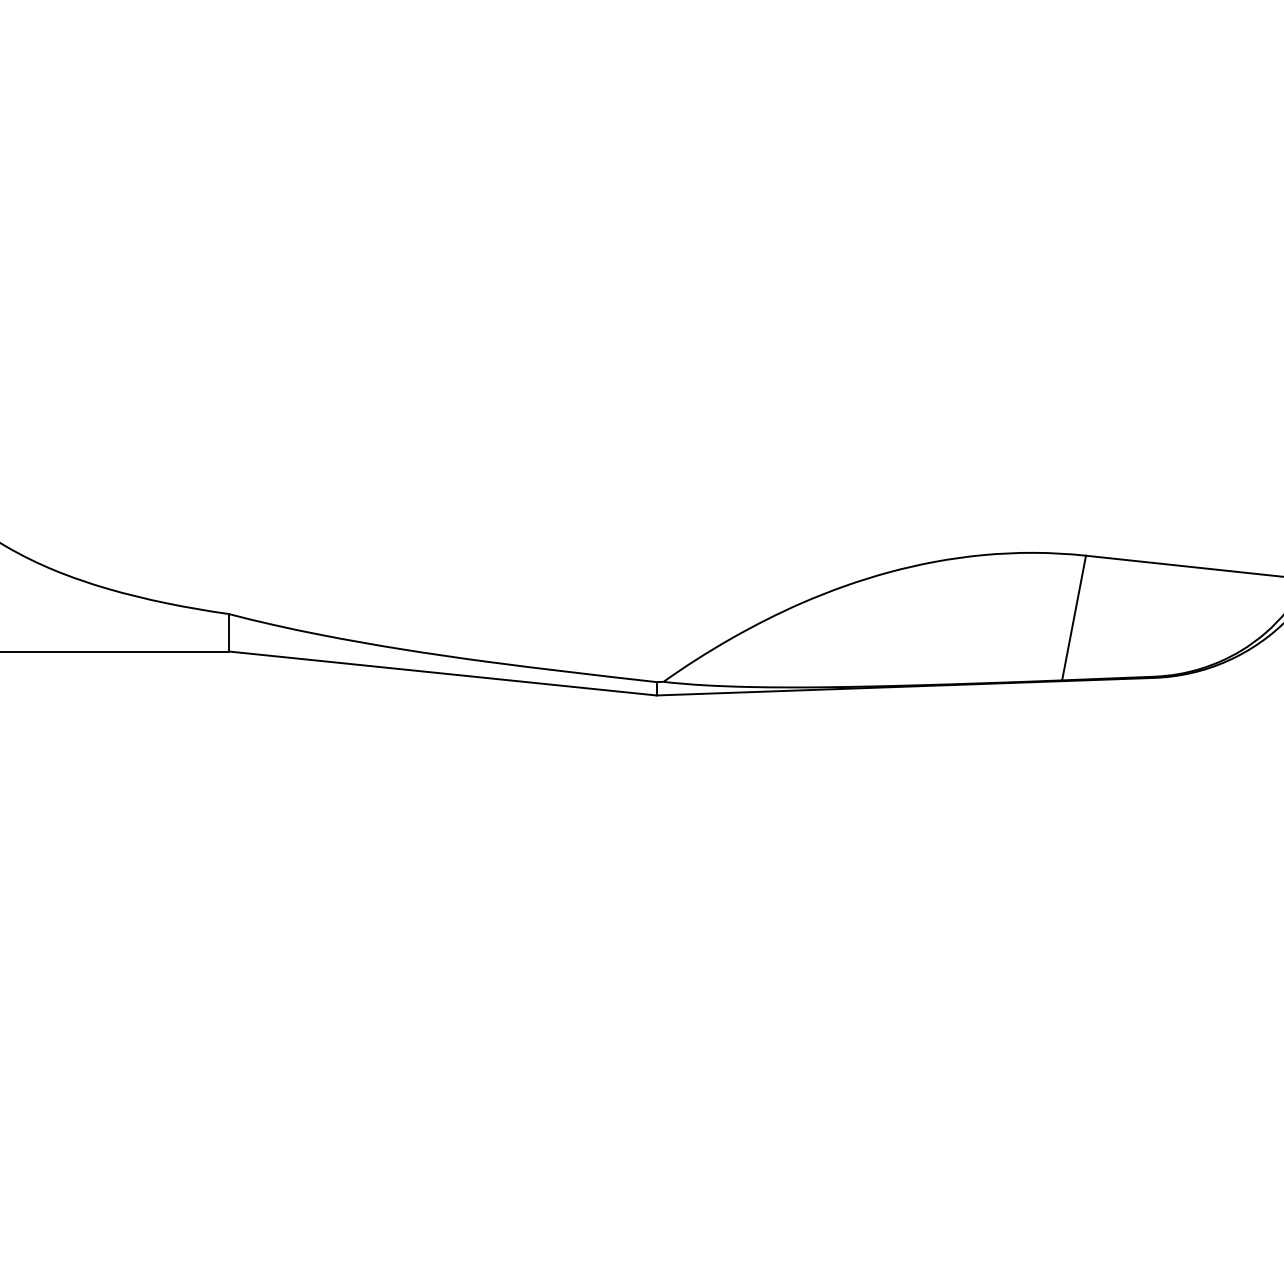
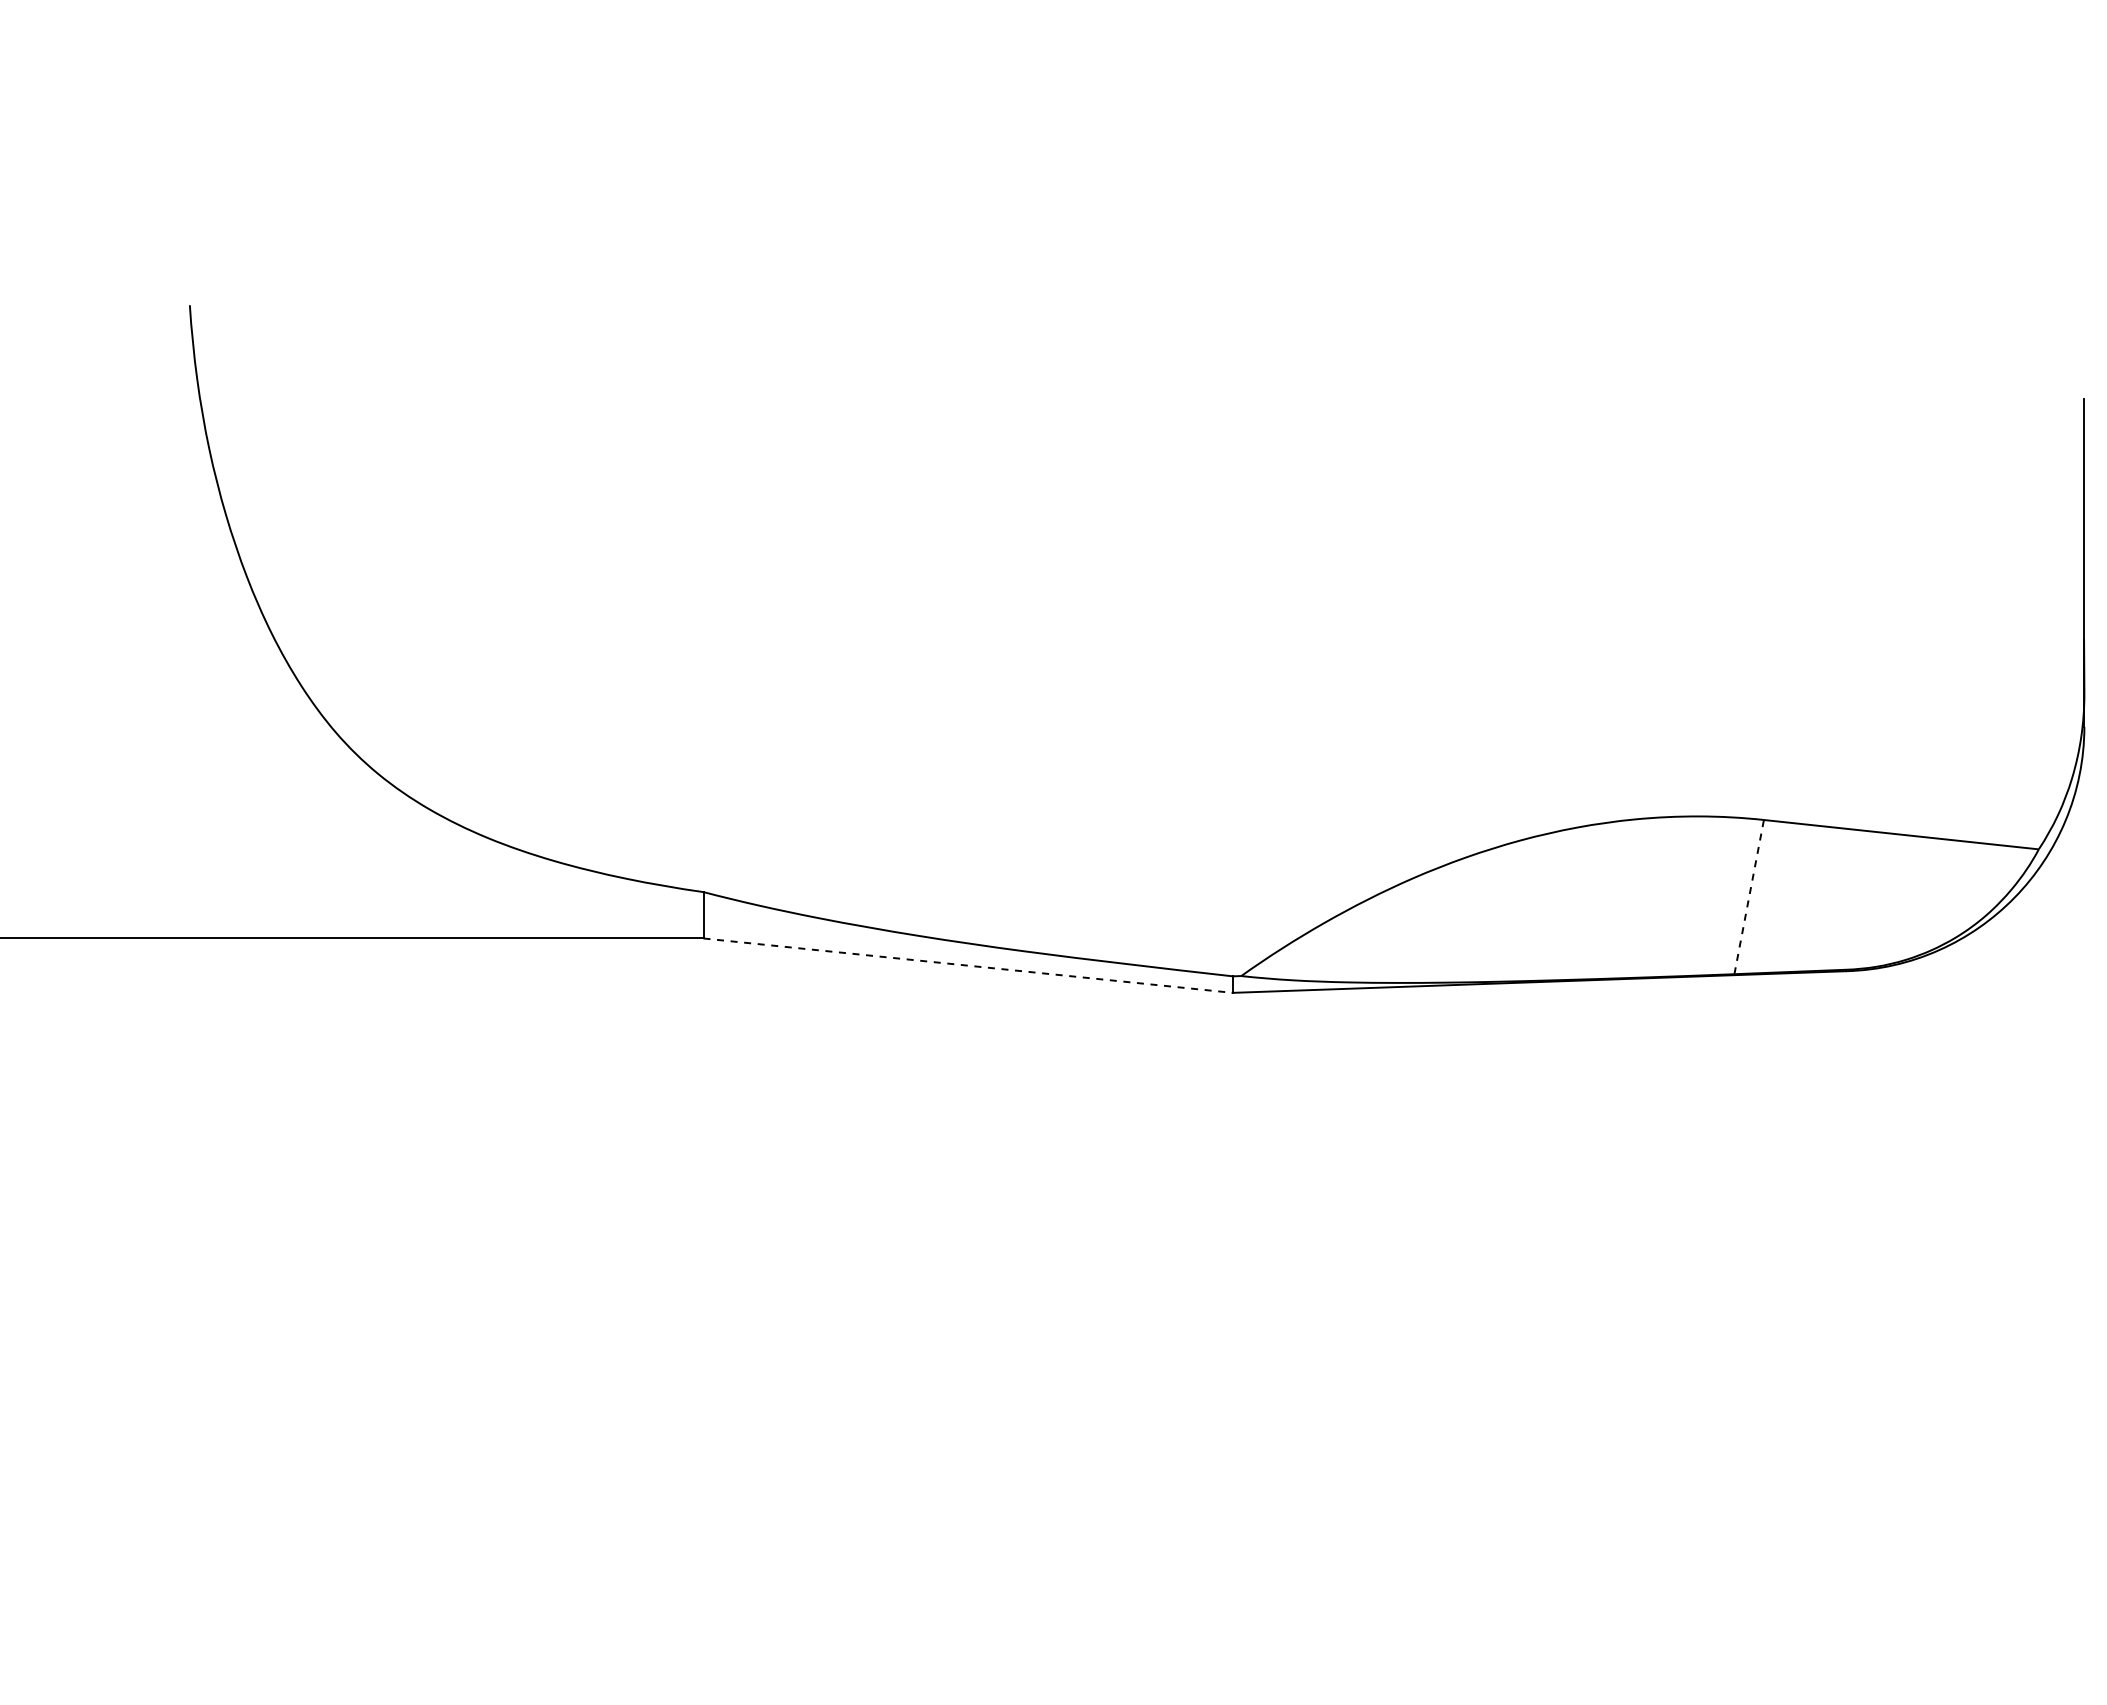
line: (1074, 618) -> (1749, 897), solid -> dashed
line: (442, 673) -> (968, 965), solid -> dashed

